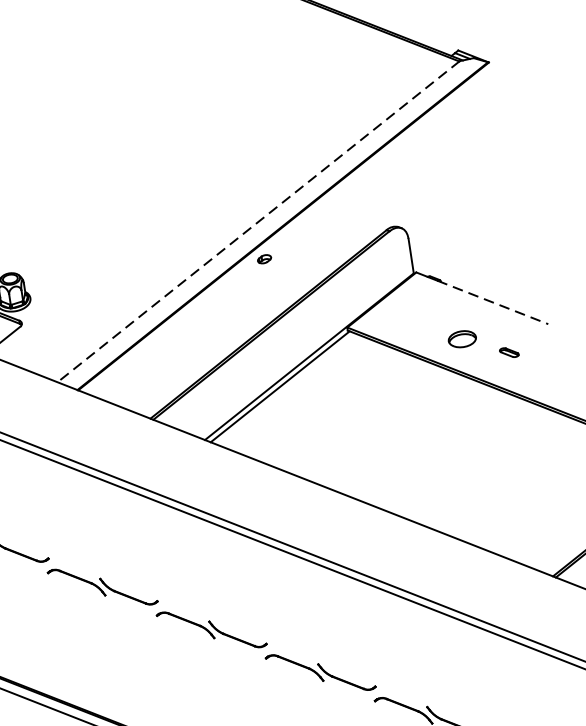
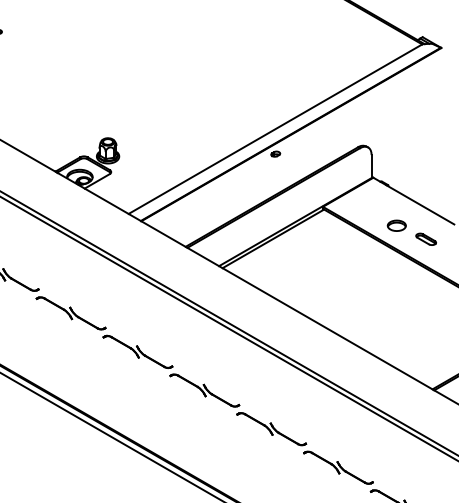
line: (258, 222) -> (275, 129), dashed -> solid
line: (493, 303) -> (420, 205), dashed -> solid
part: (508, 351) -> (425, 238), size x1.67

